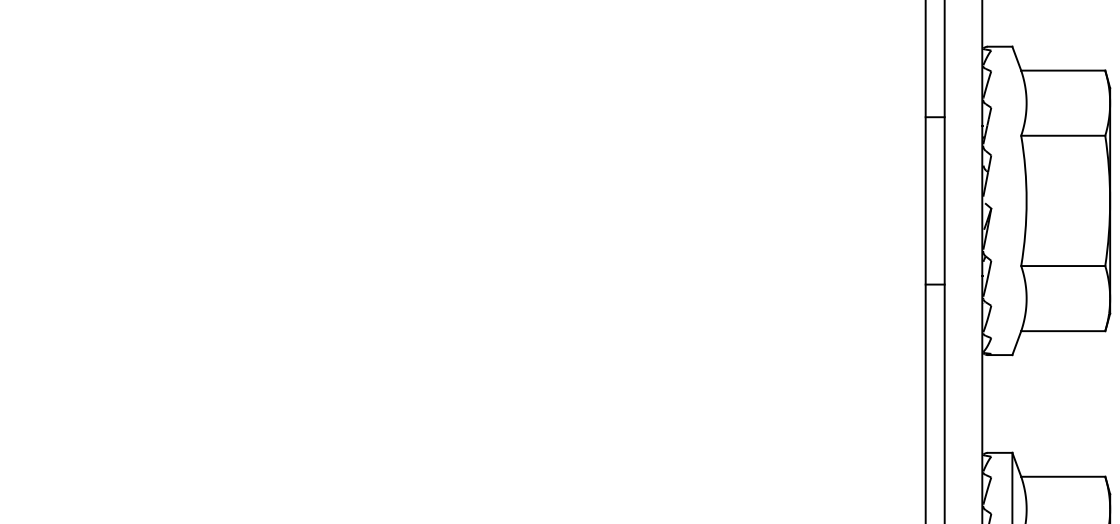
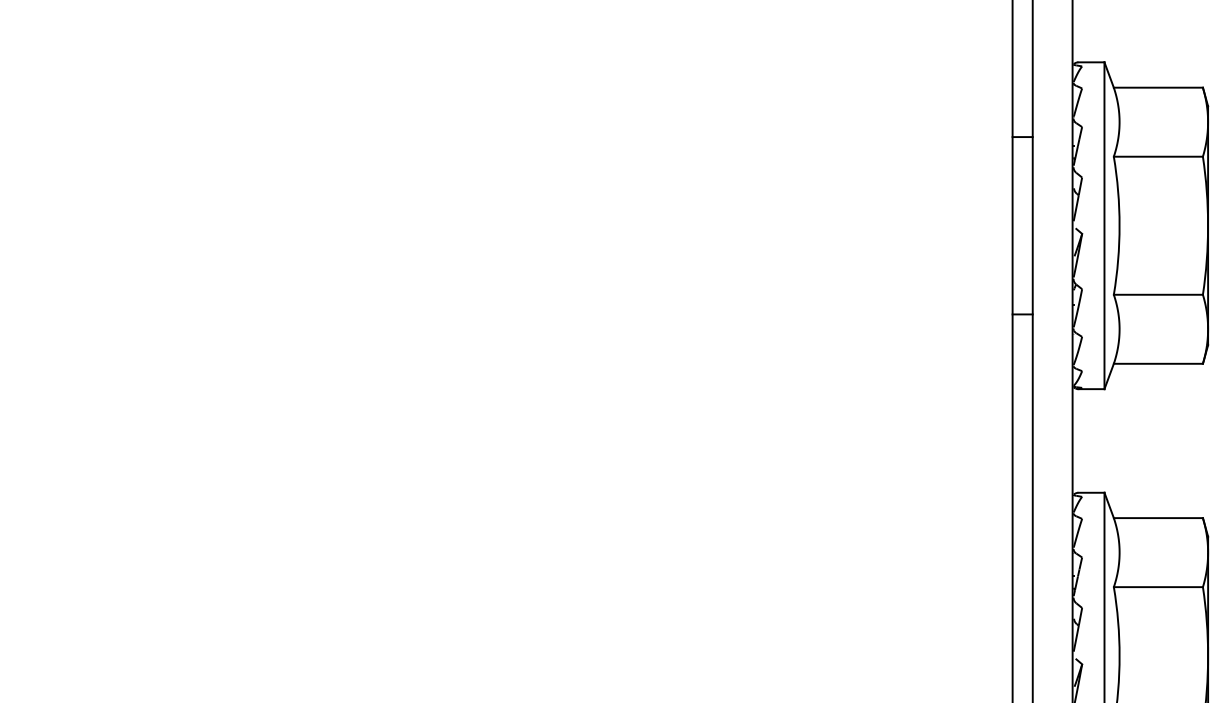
line: (1012, 200) -> (1104, 225), added

